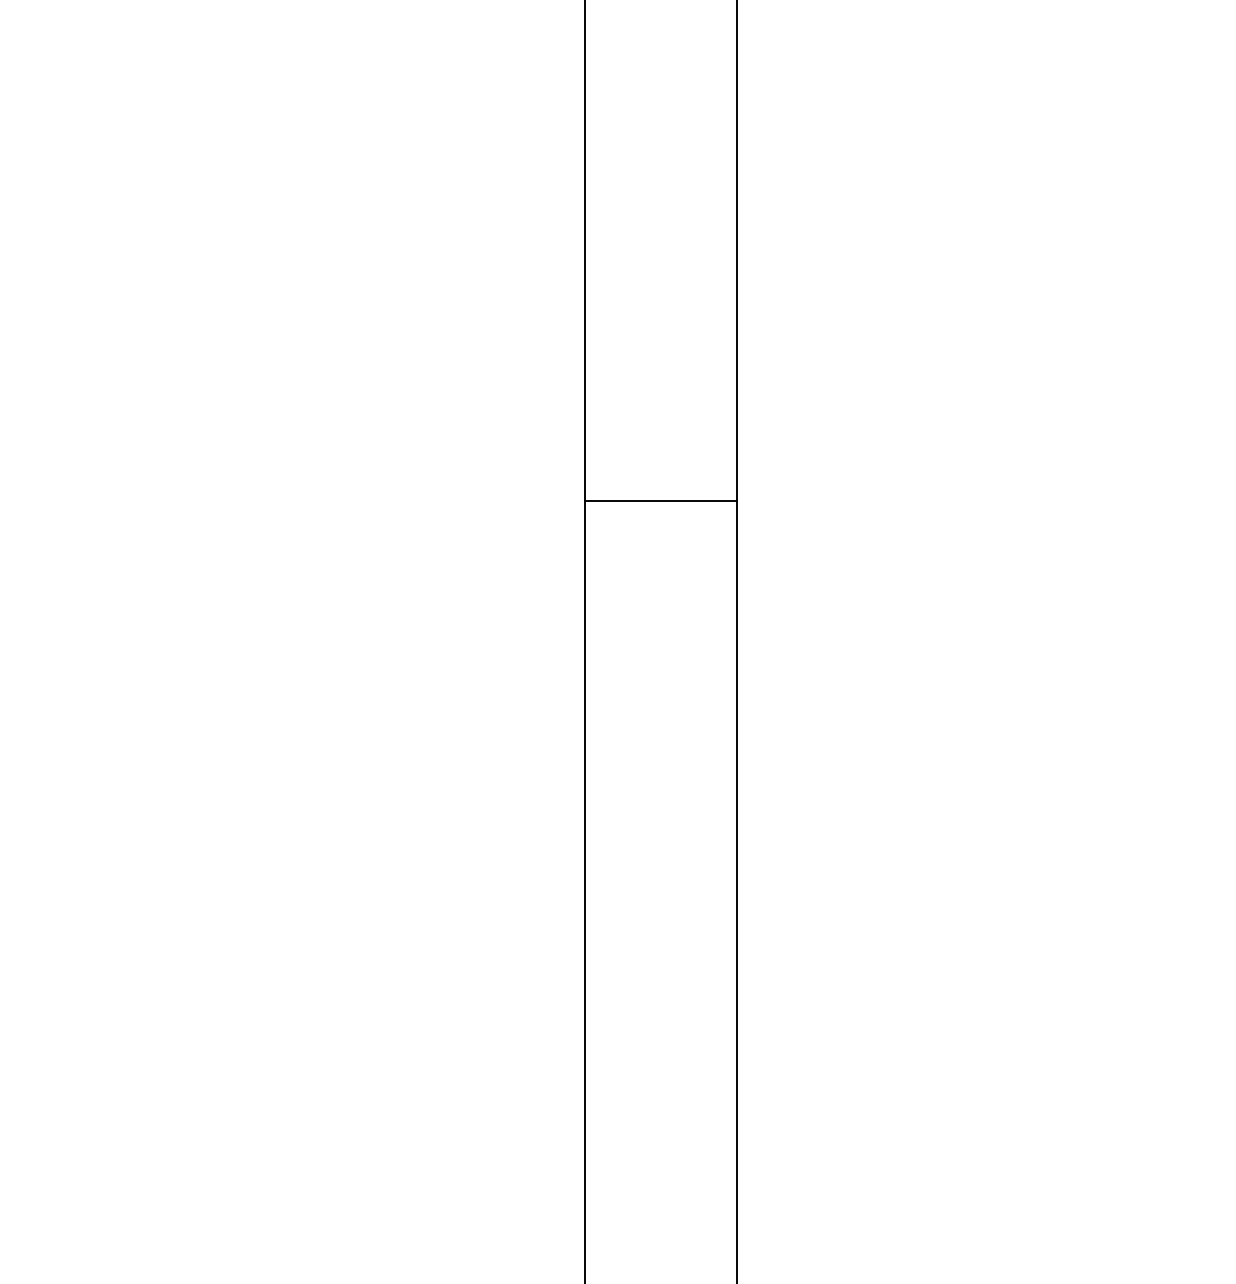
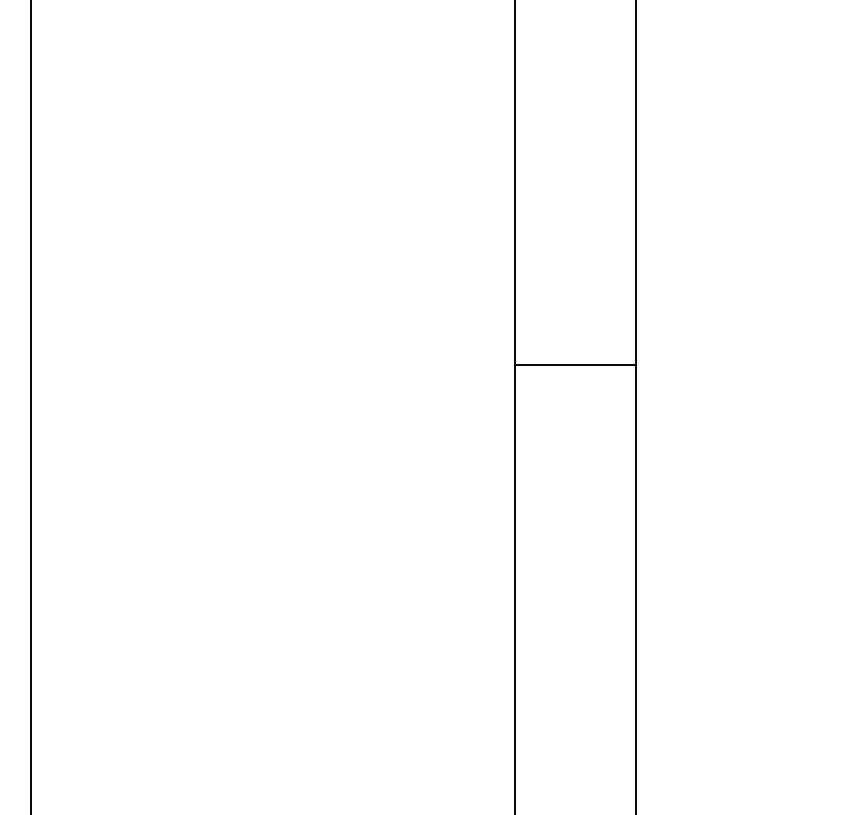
line: (661, 501) -> (575, 365), moved

